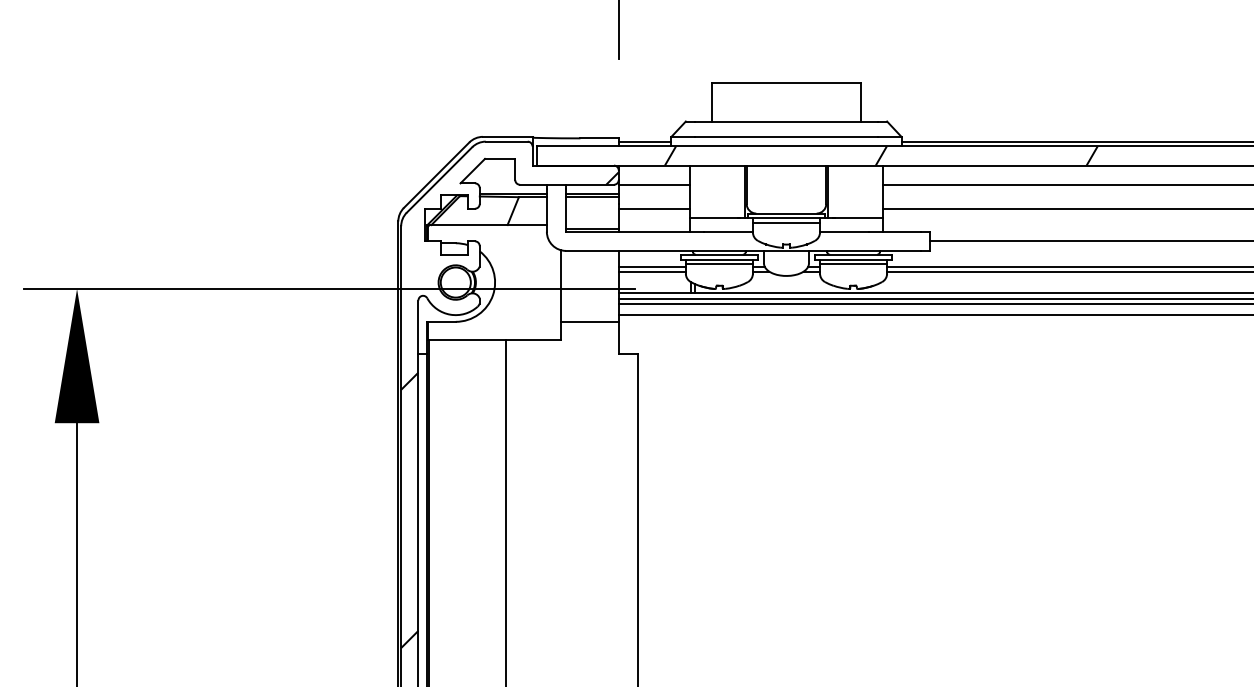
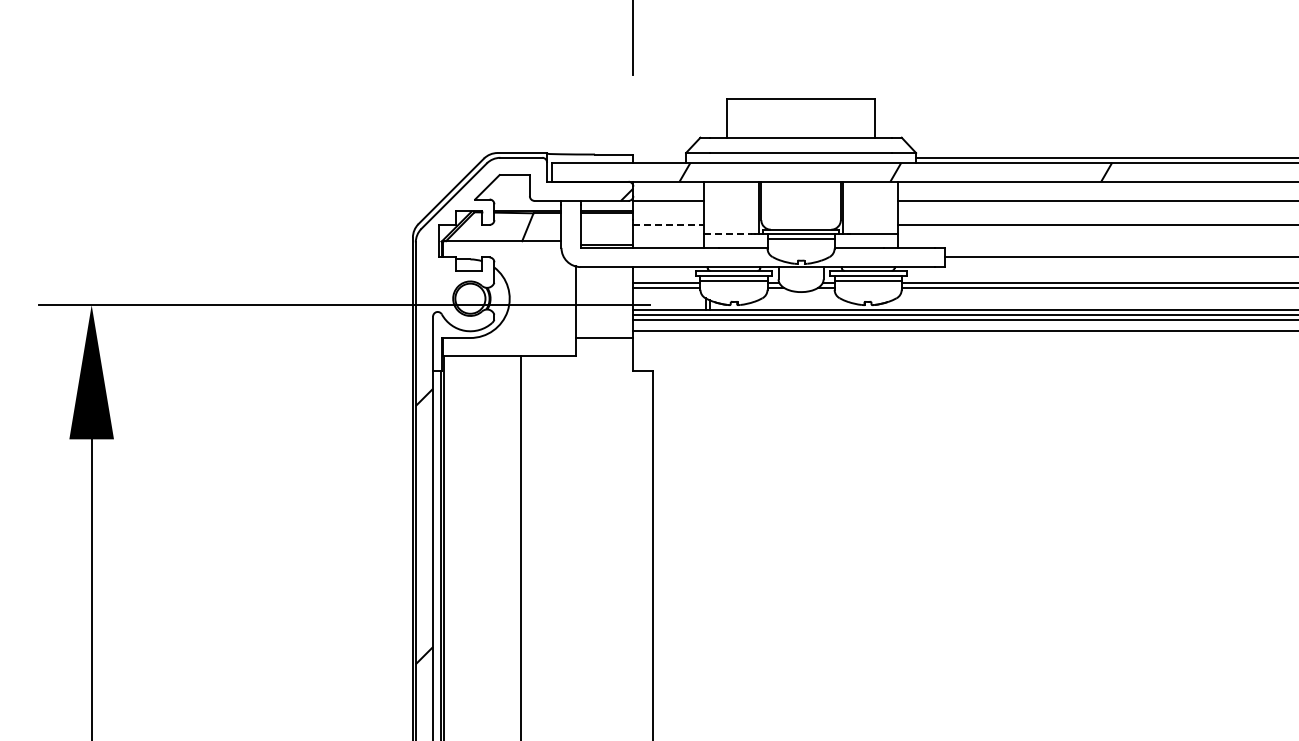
line: (644, 141) -> (659, 157), removed
line: (654, 208) -> (669, 224), solid -> dashed
line: (713, 218) -> (728, 234), solid -> dashed

